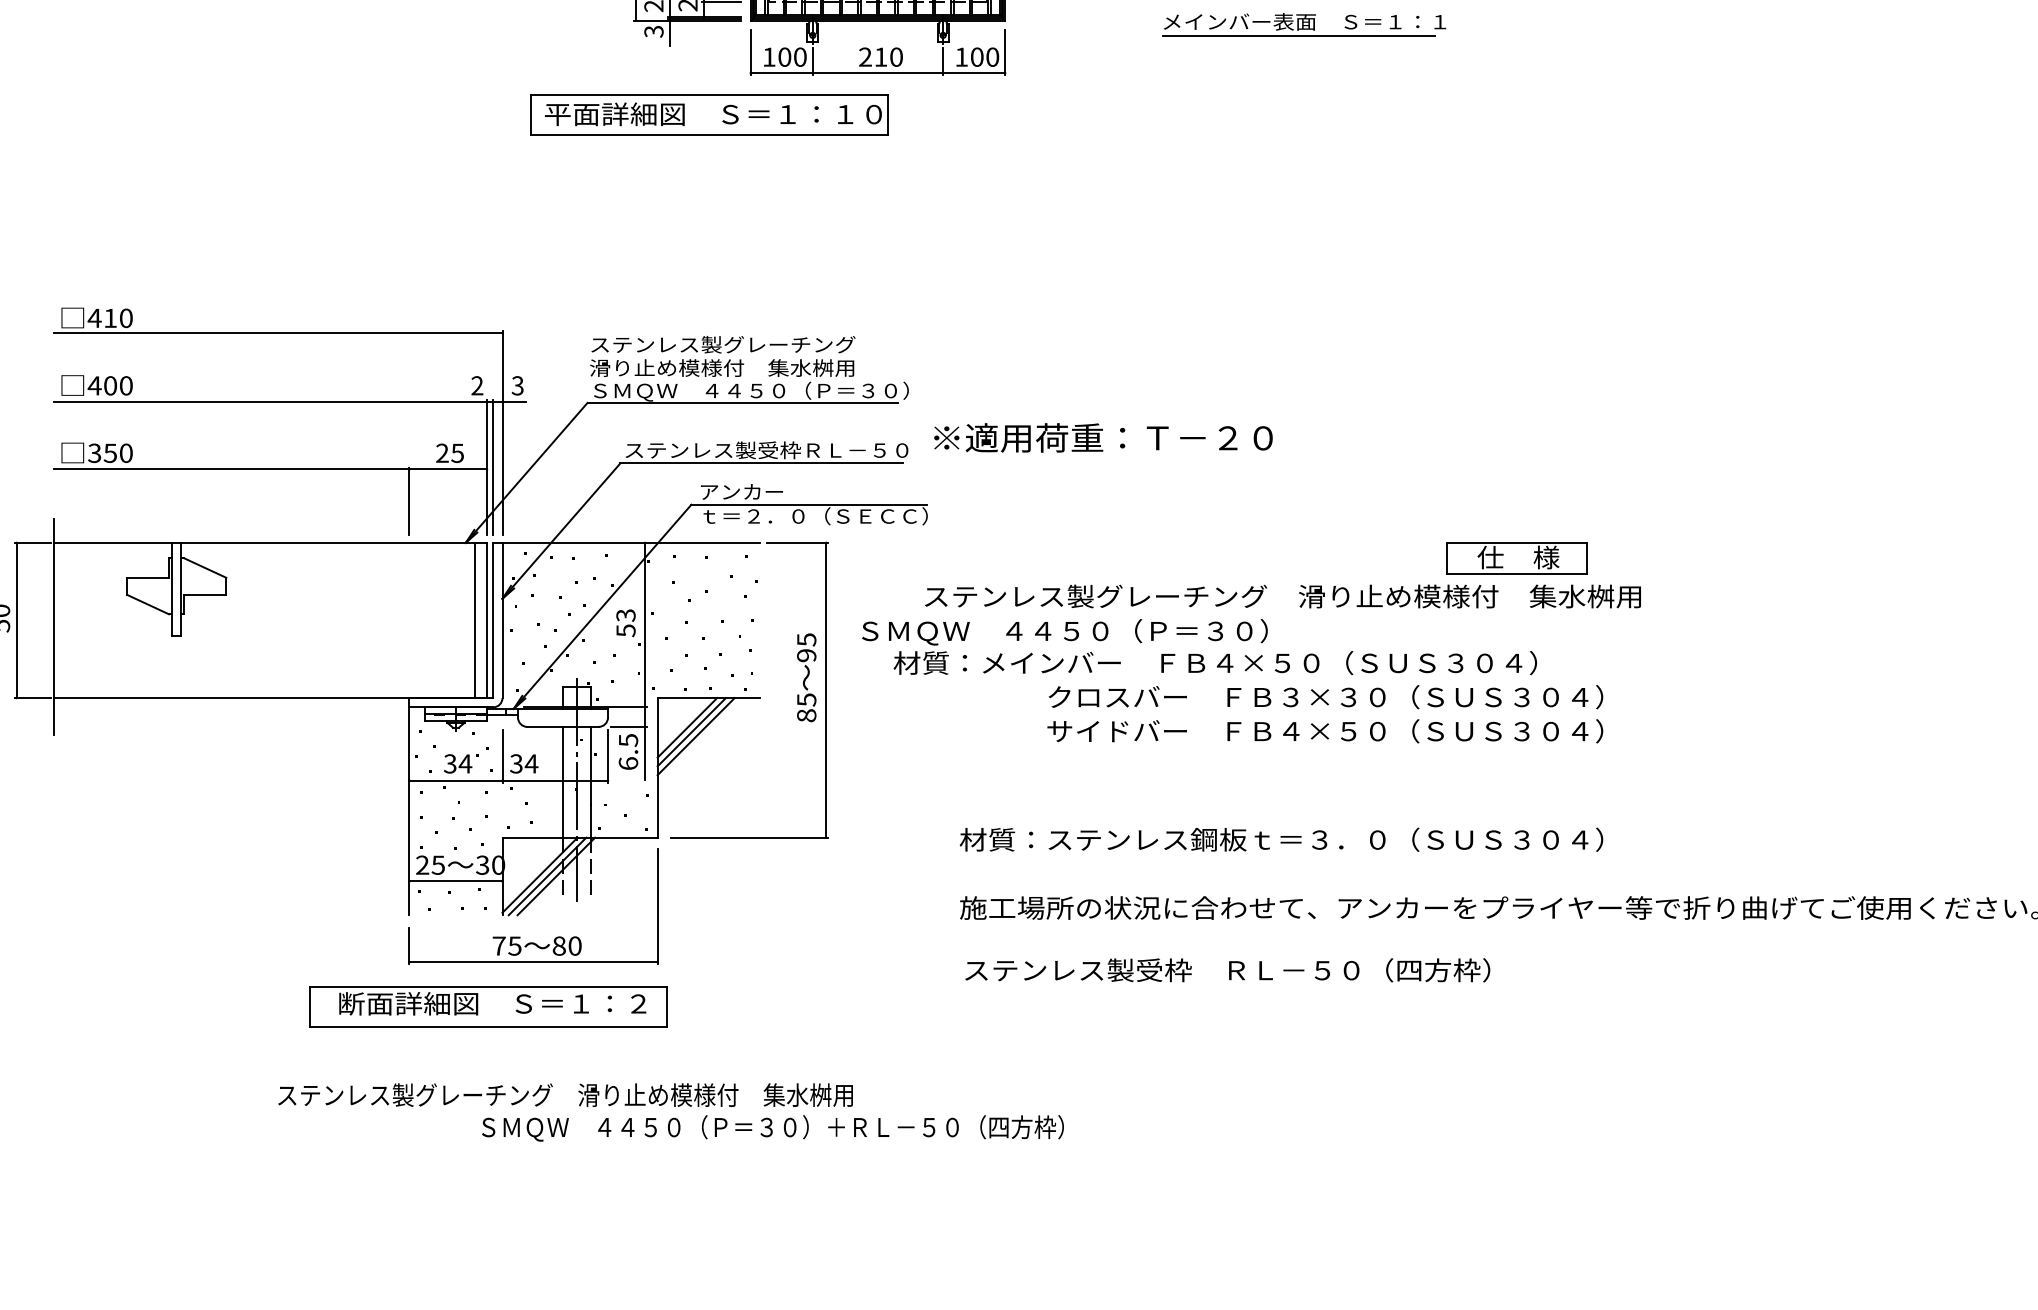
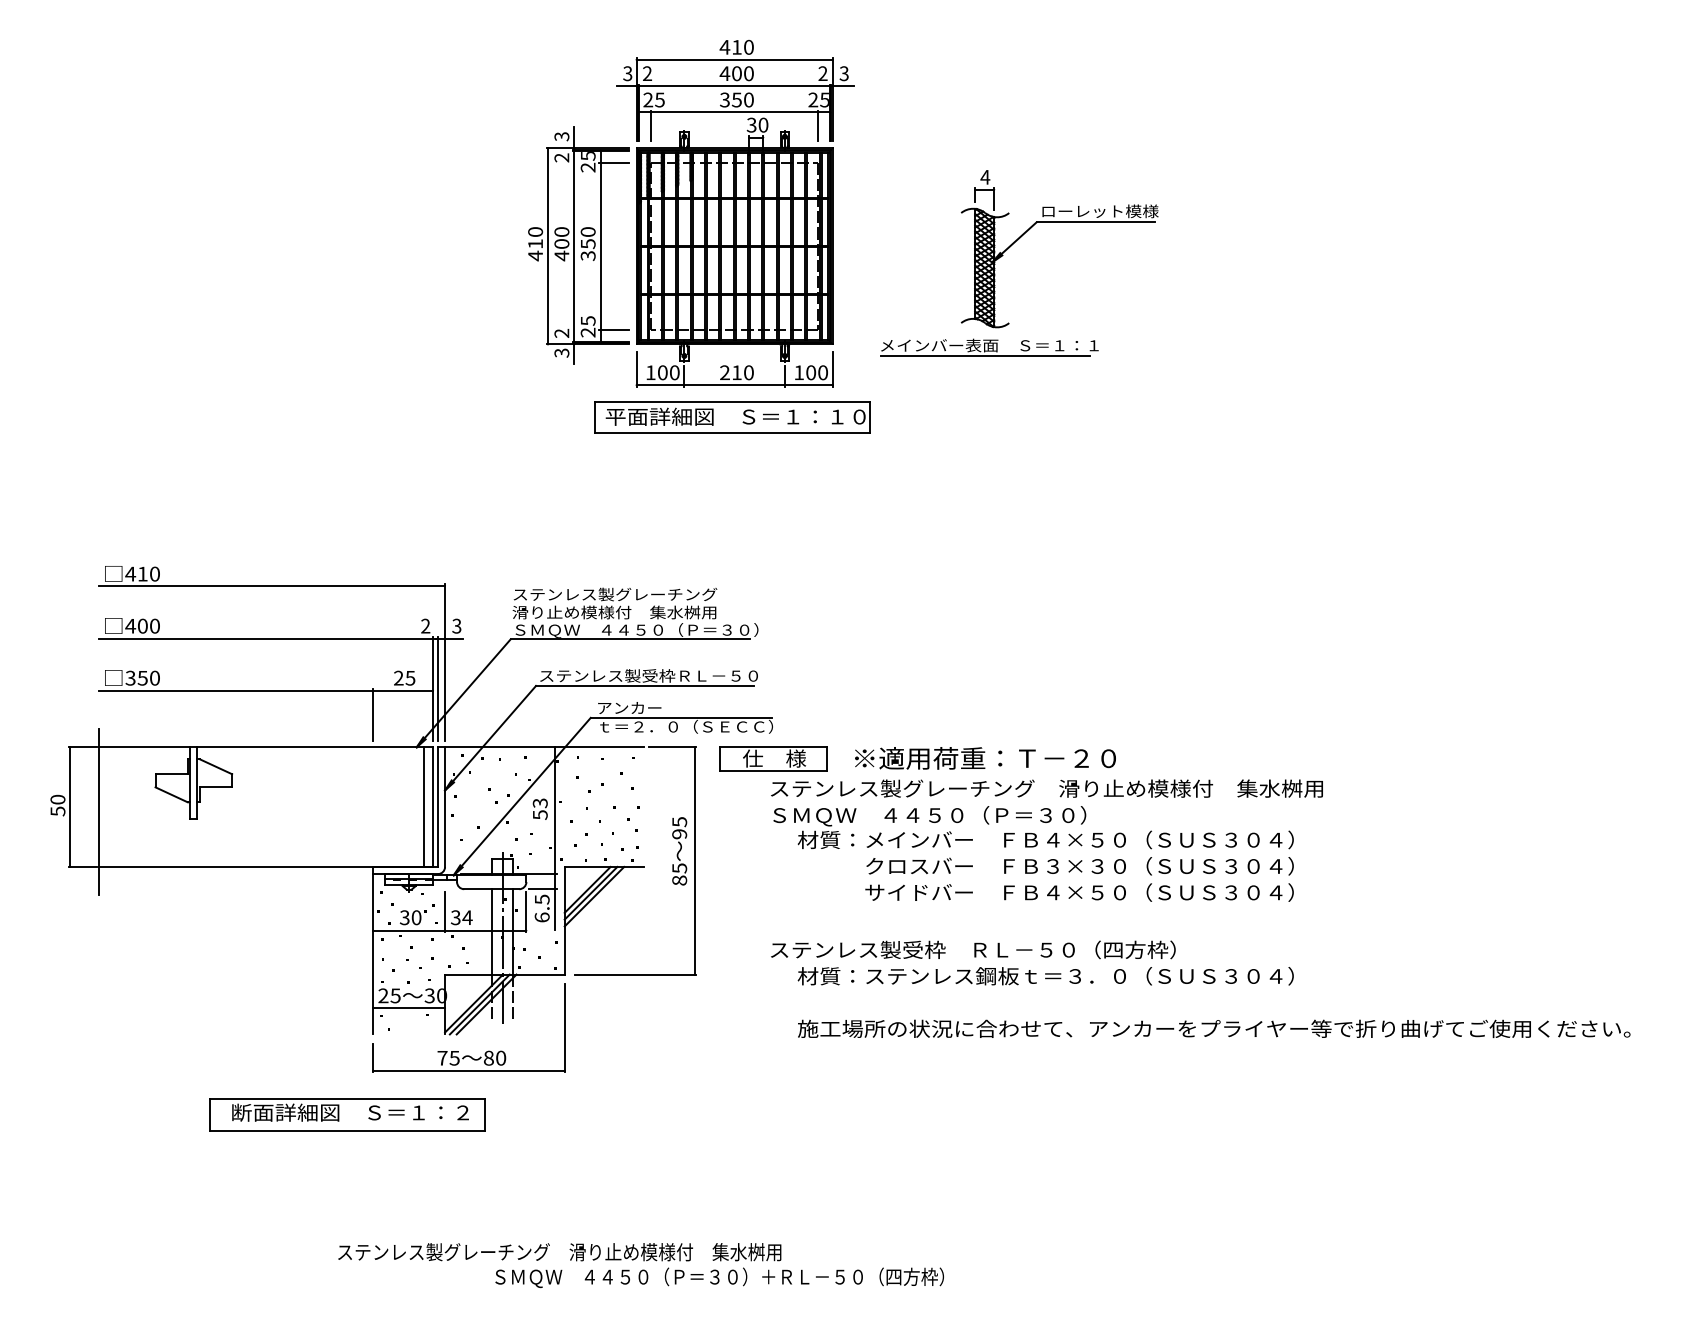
part: (1304, 24) -> (989, 347), moved
part: (709, 115) -> (732, 417), moved
text: (1103, 438) -> (985, 758), moved
part: (1517, 557) -> (773, 758), moved
text: (1199, 646) -> (1033, 827), moved
text: (465, 763) -> (416, 917), 34 -> 30
text: (1227, 969) -> (973, 949), moved
part: (488, 1006) -> (347, 1114), moved
text: (670, 1112) -> (640, 1265), moved

